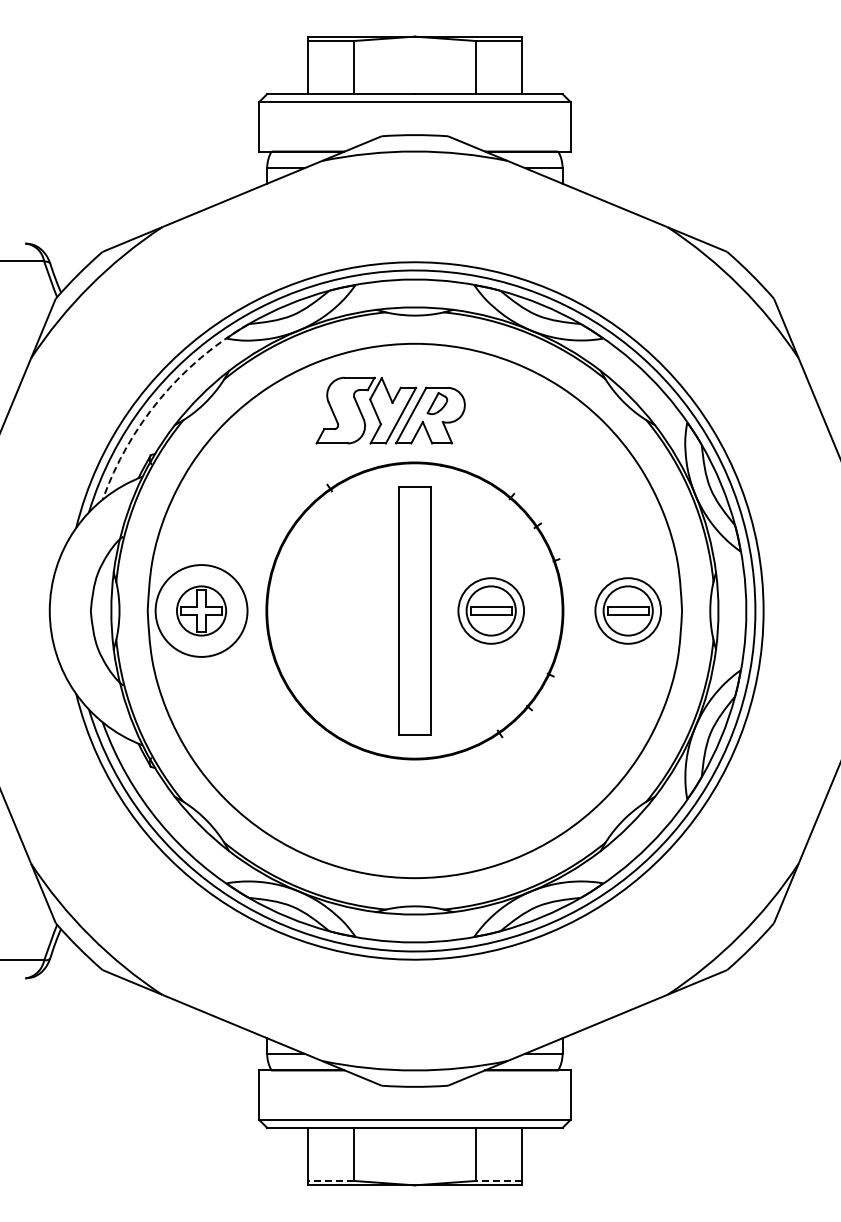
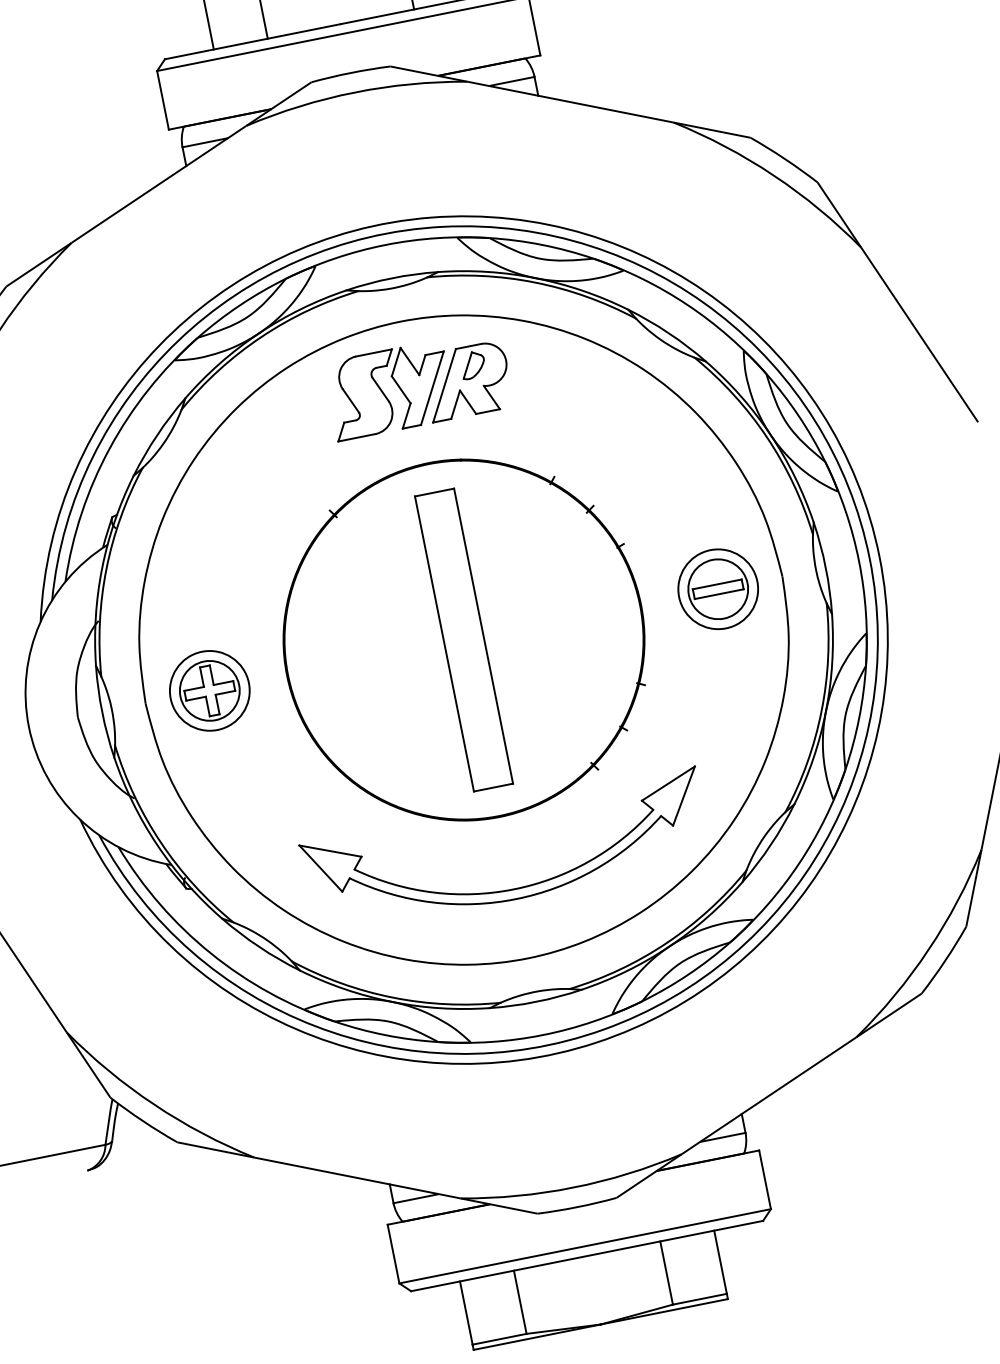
arc: (160, 398) -> (110, 447), dashed -> solid
part: (390, 410) -> (418, 384), moved
circle: (201, 610) -> (209, 690), size x0.71
part: (490, 610) -> (553, 621), removed
part: (414, 819) -> (513, 888), added
line: (330, 1180) -> (499, 1338), dashed -> solid
line: (498, 1180) -> (699, 1298), dashed -> solid

